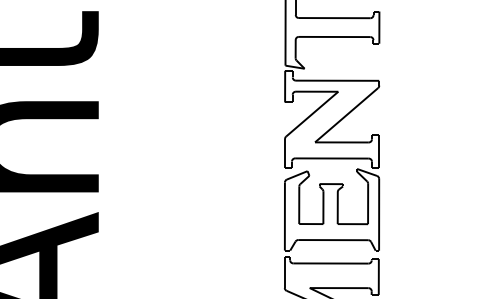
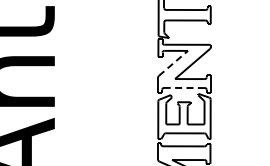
line: (312, 114) -> (173, 63), solid -> dashed
line: (330, 157) -> (183, 87), solid -> dashed

